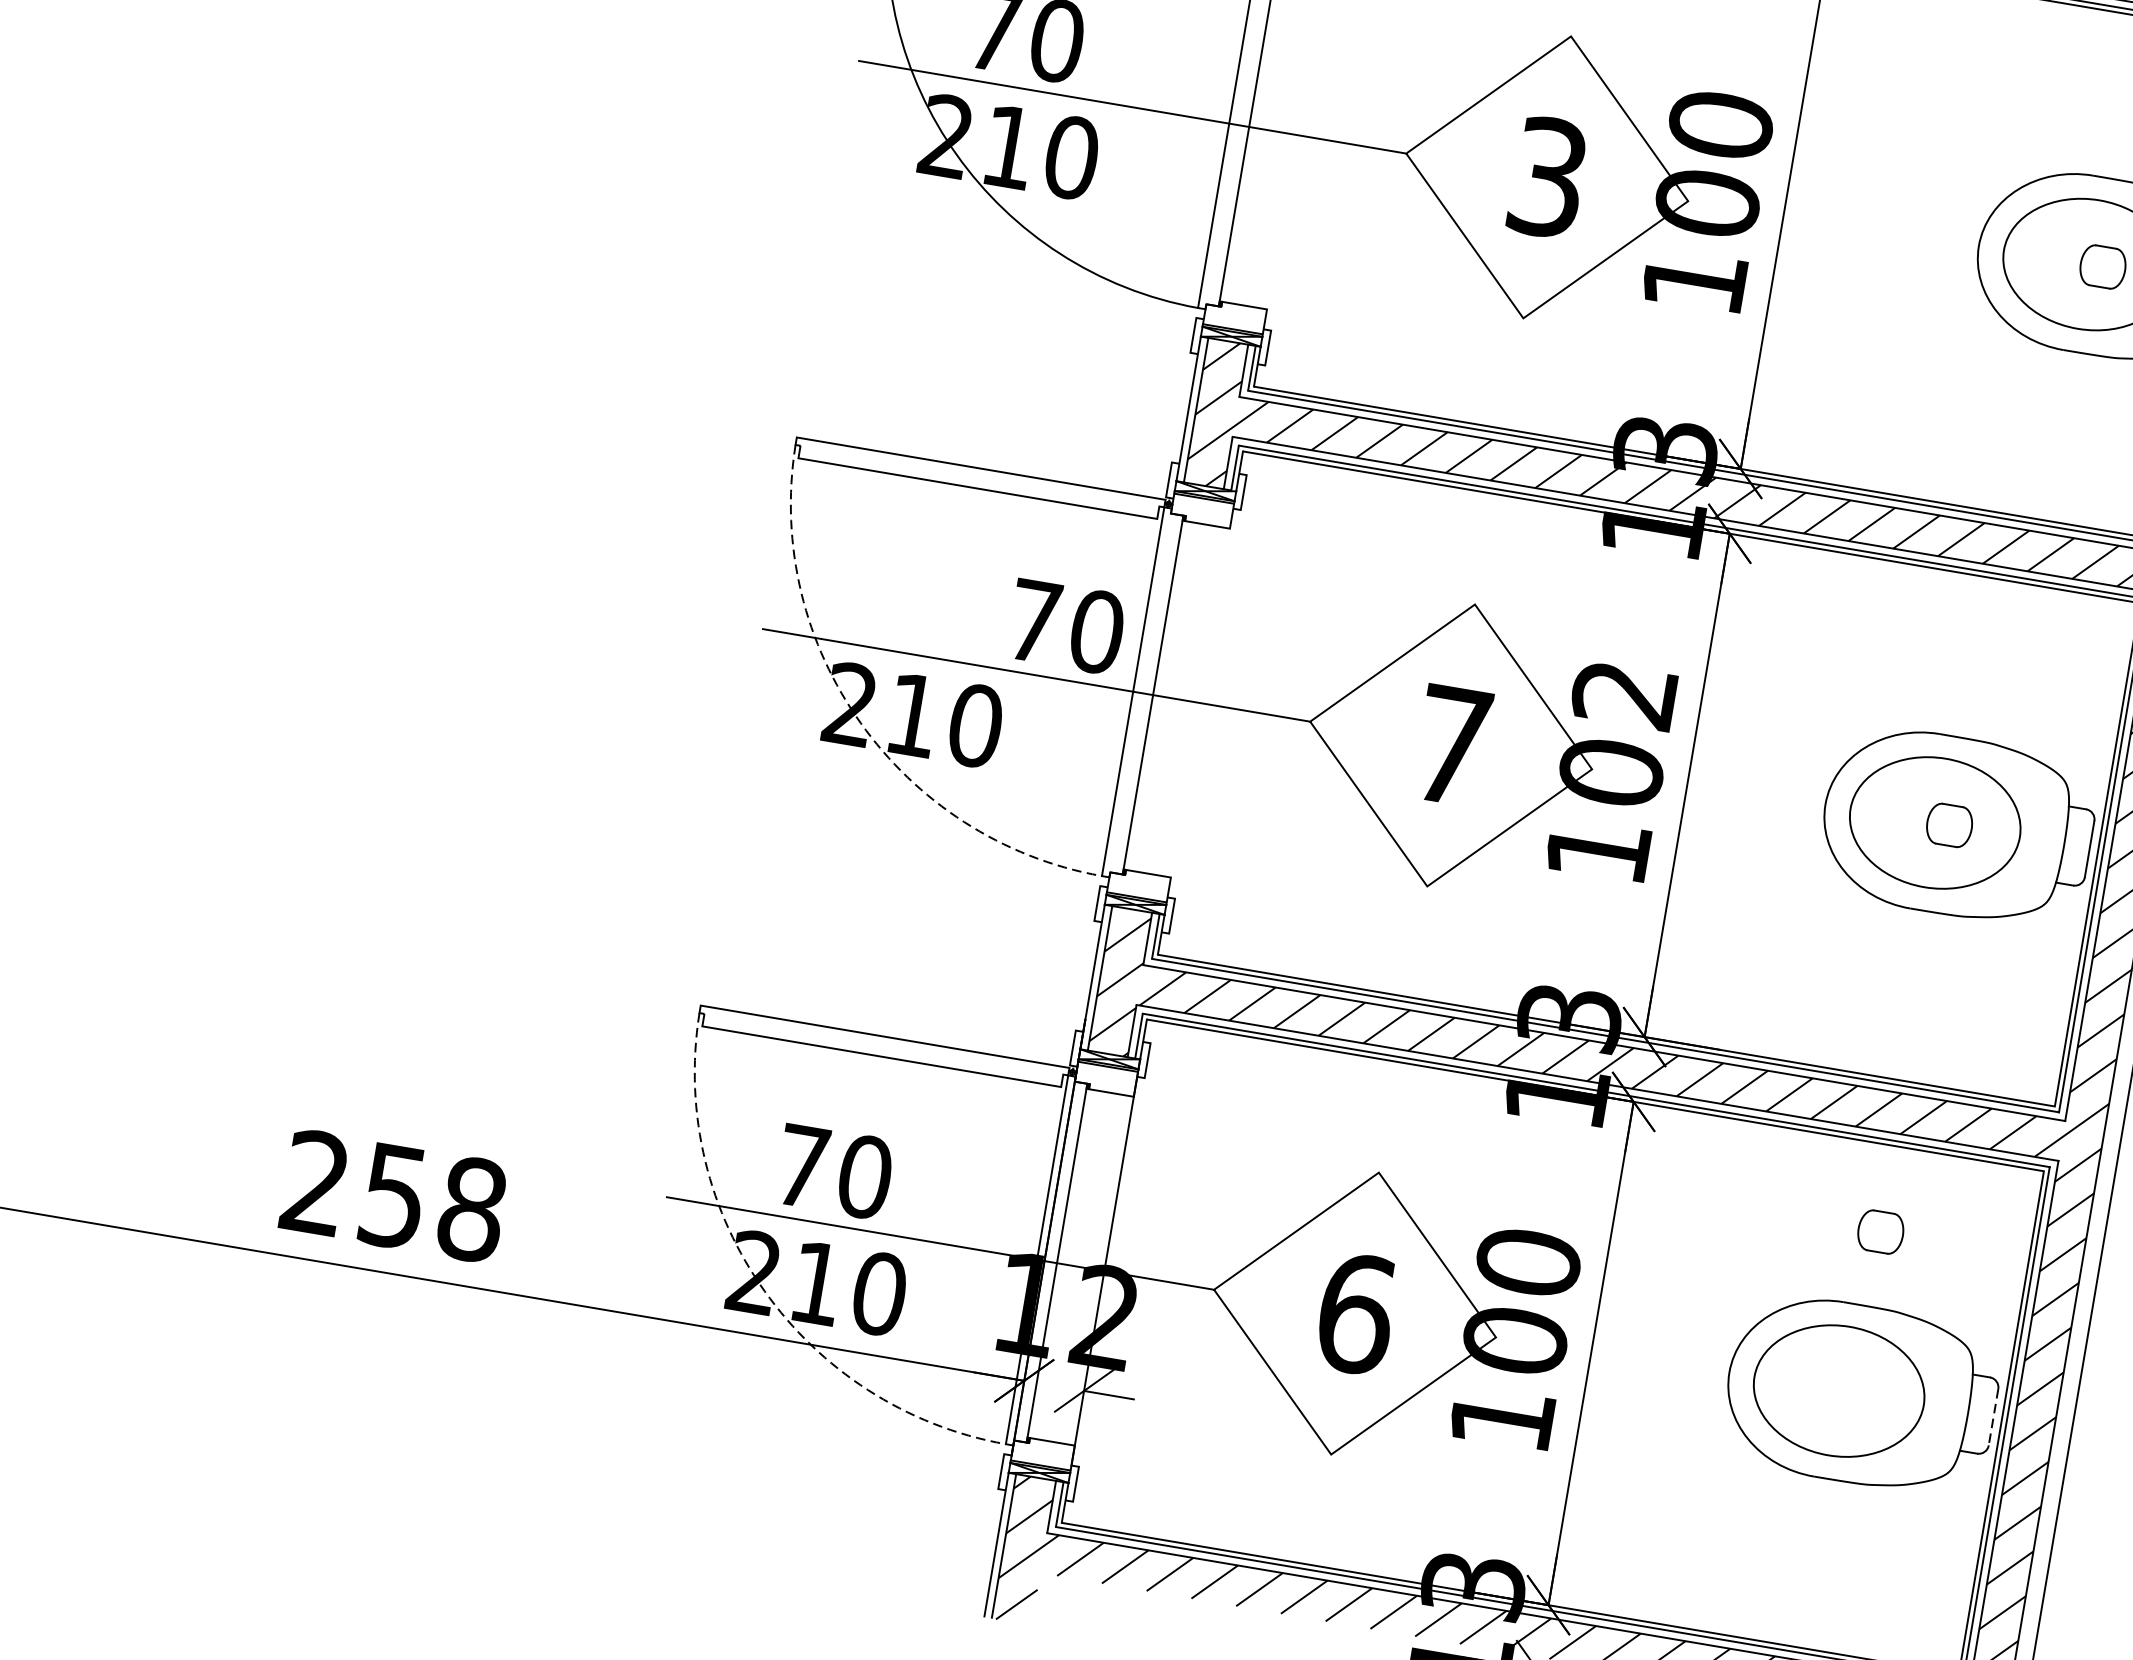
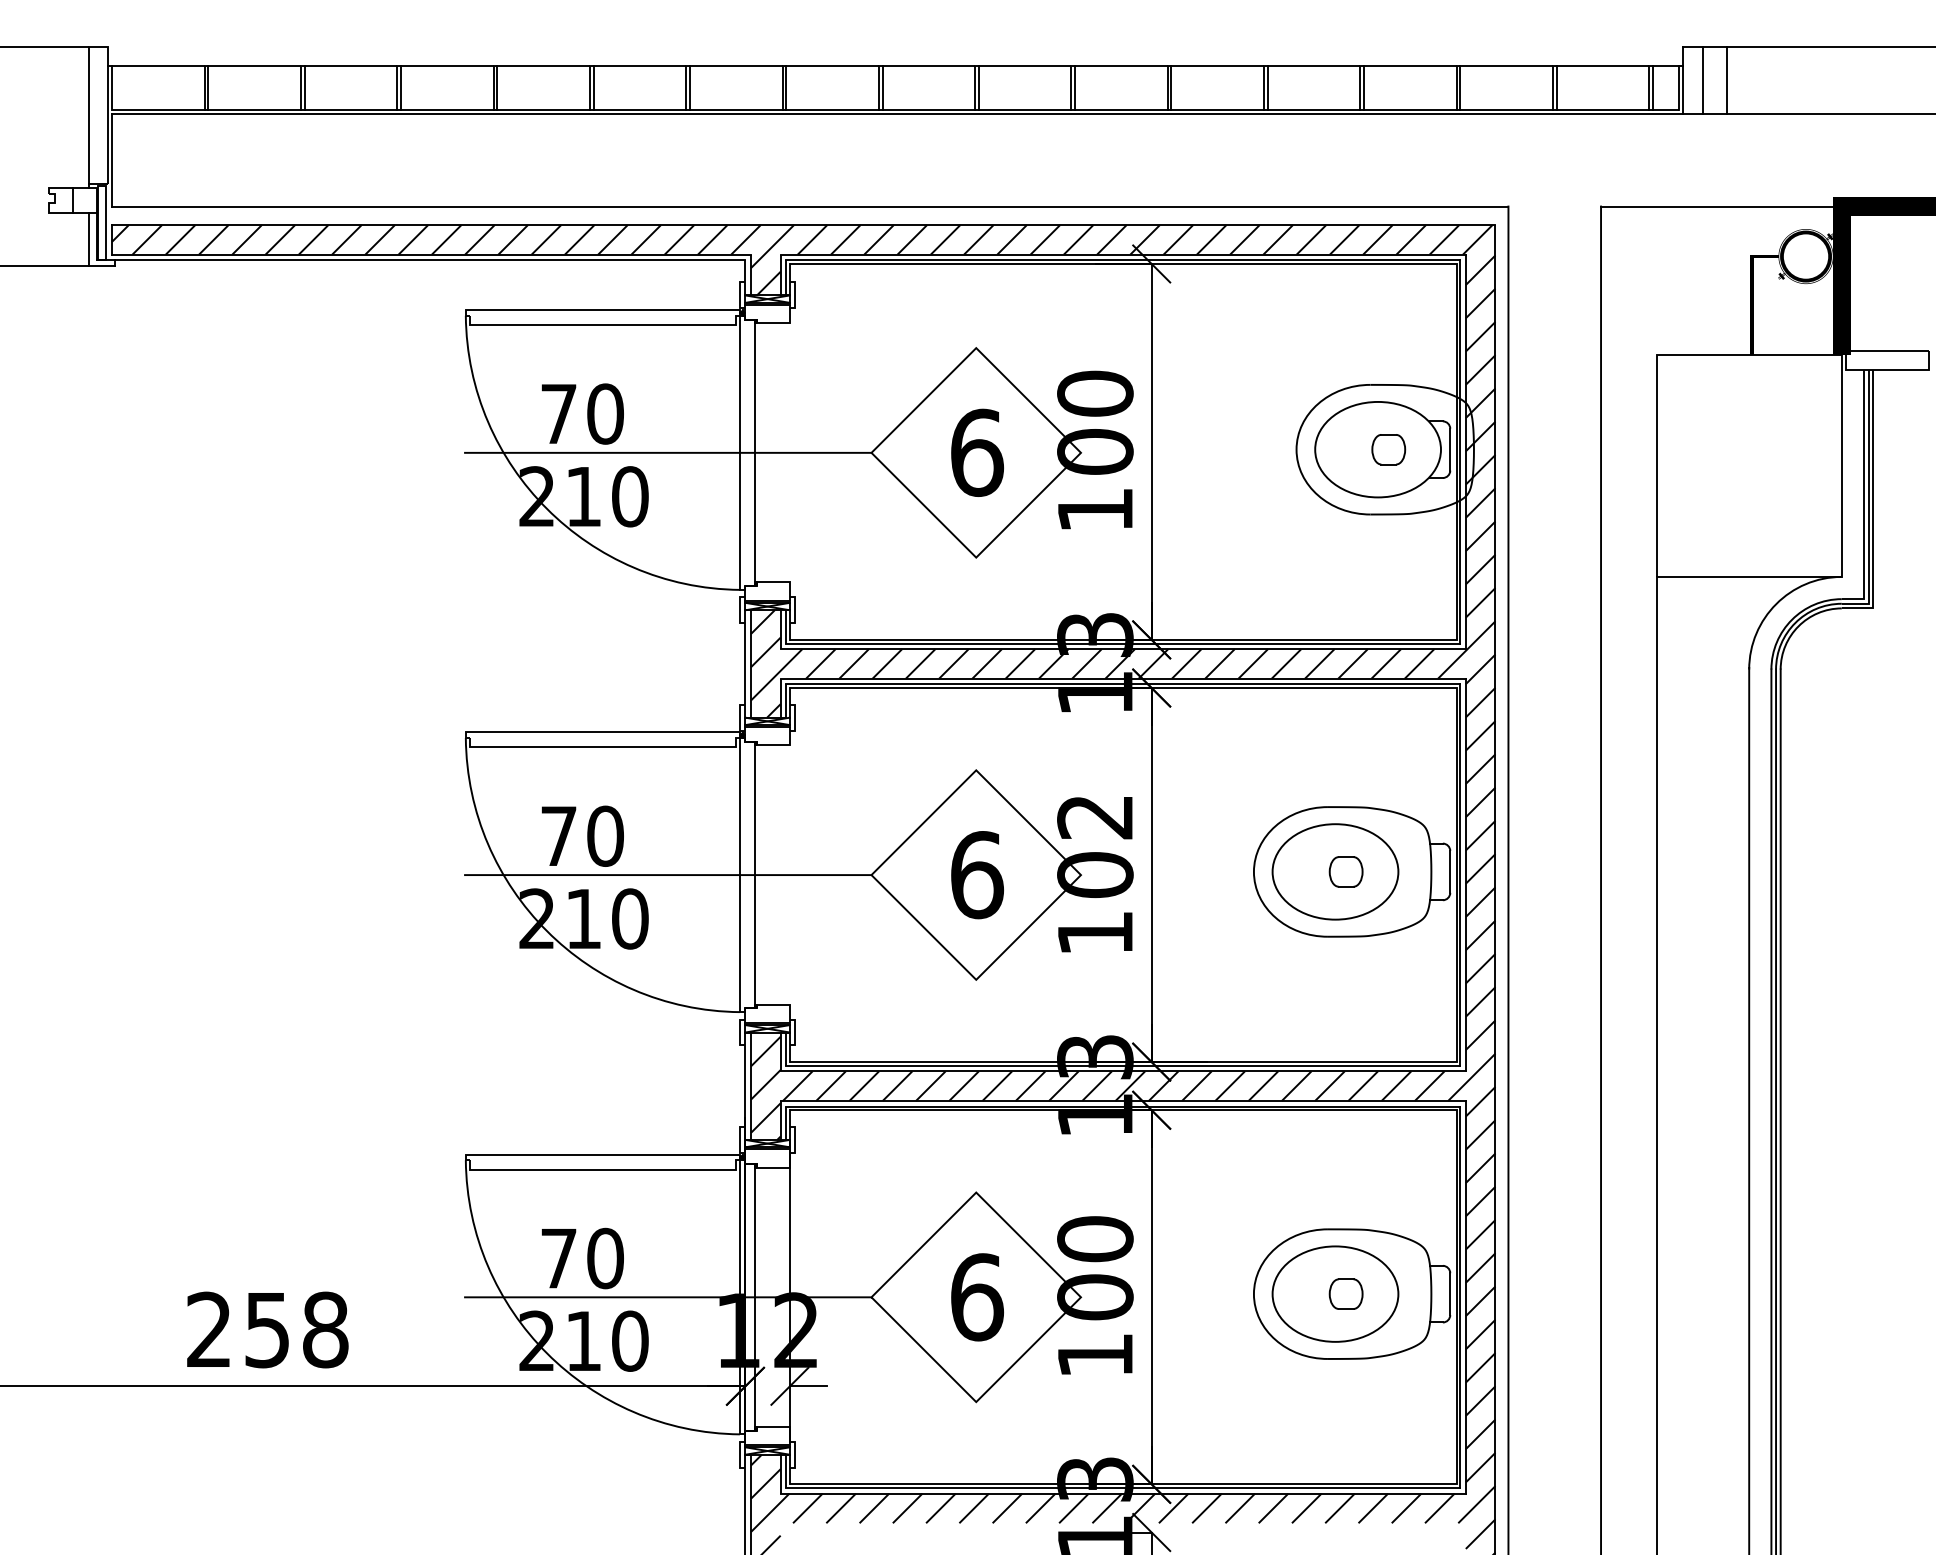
text: (1548, 177) -> (977, 452), 3 -> 6
text: (1066, 625) -> (582, 835), moved
arc: (860, 723) -> (546, 931), dashed -> solid
text: (1452, 746) -> (977, 875), 7 -> 6
part: (1880, 1231) -> (1345, 1293), moved
arc: (764, 1291) -> (546, 1353), dashed -> solid
line: (1993, 1417) -> (1450, 1294), dashed -> solid

